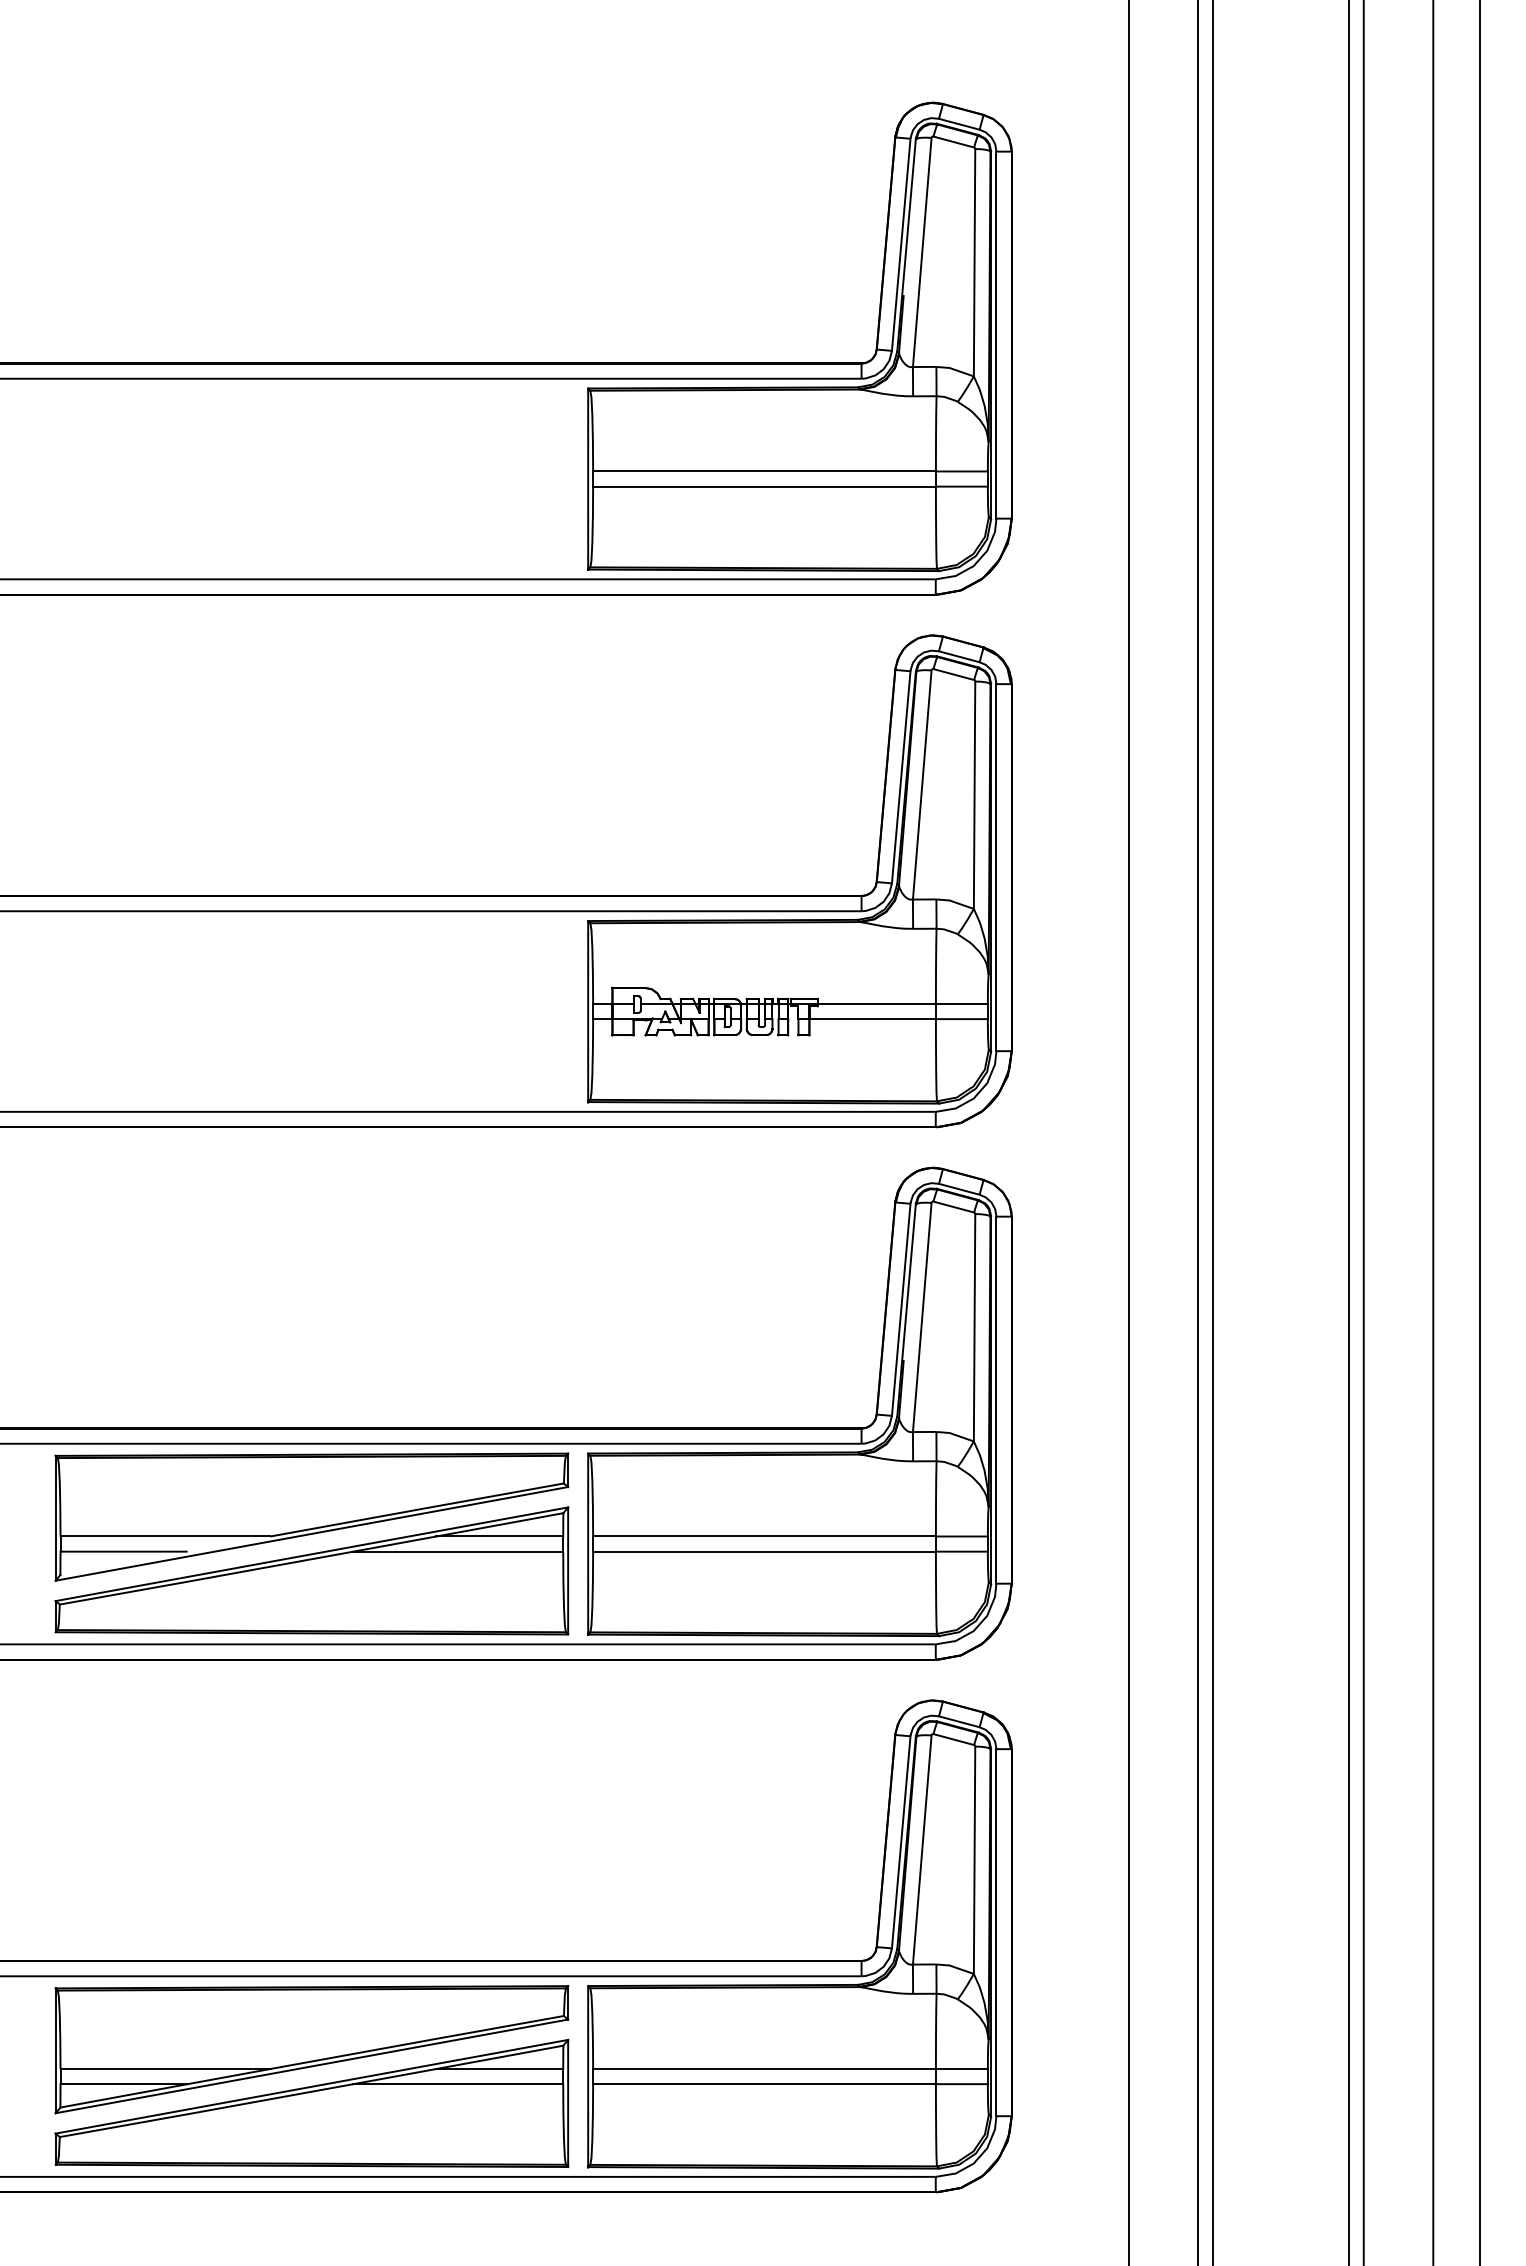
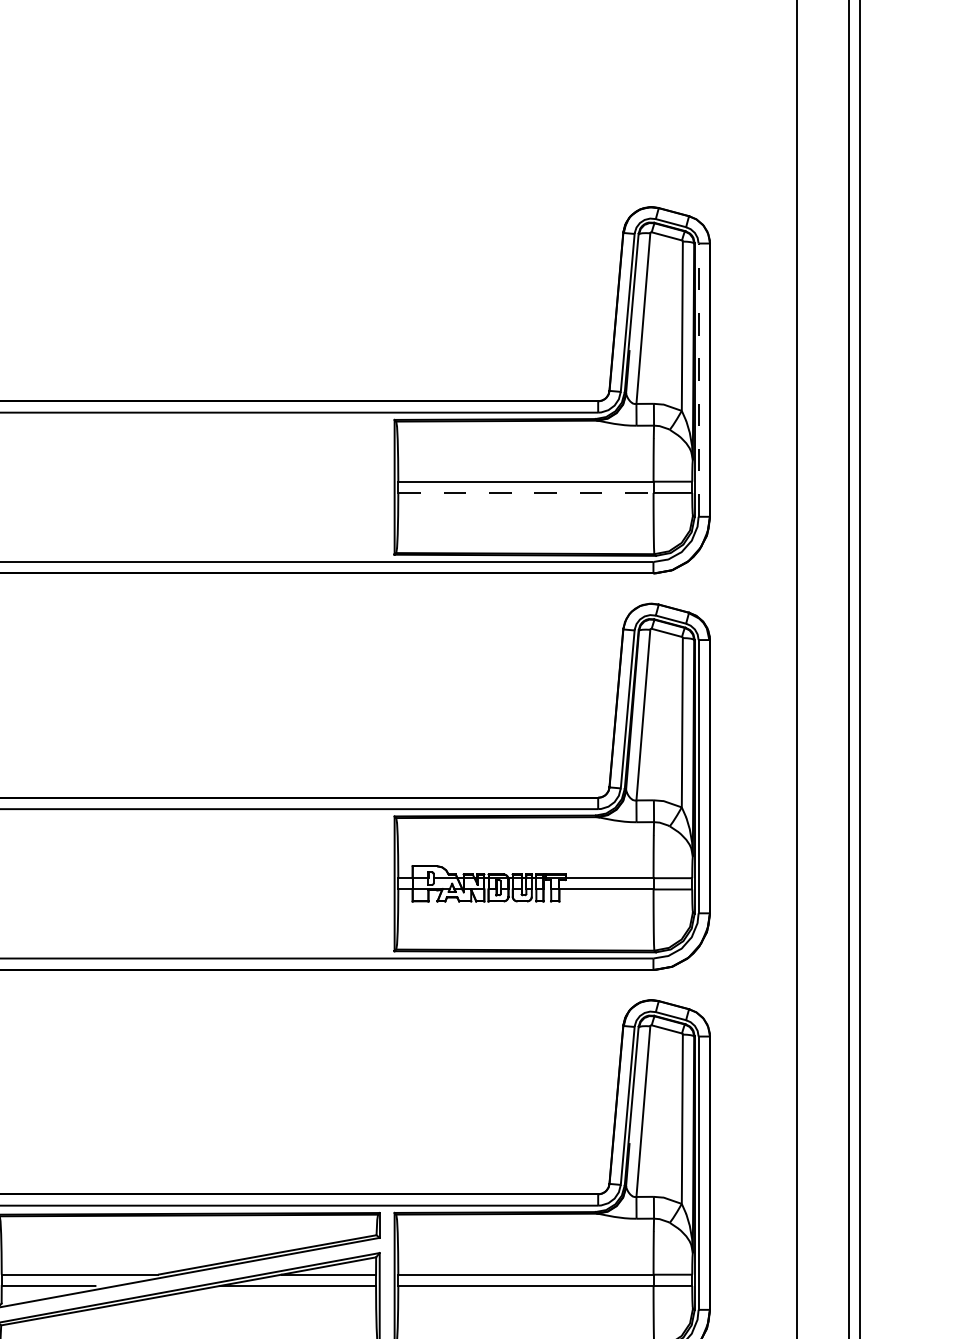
line: (996, 335) -> (698, 380), solid -> dashed
line: (765, 486) -> (526, 492), solid -> dashed

